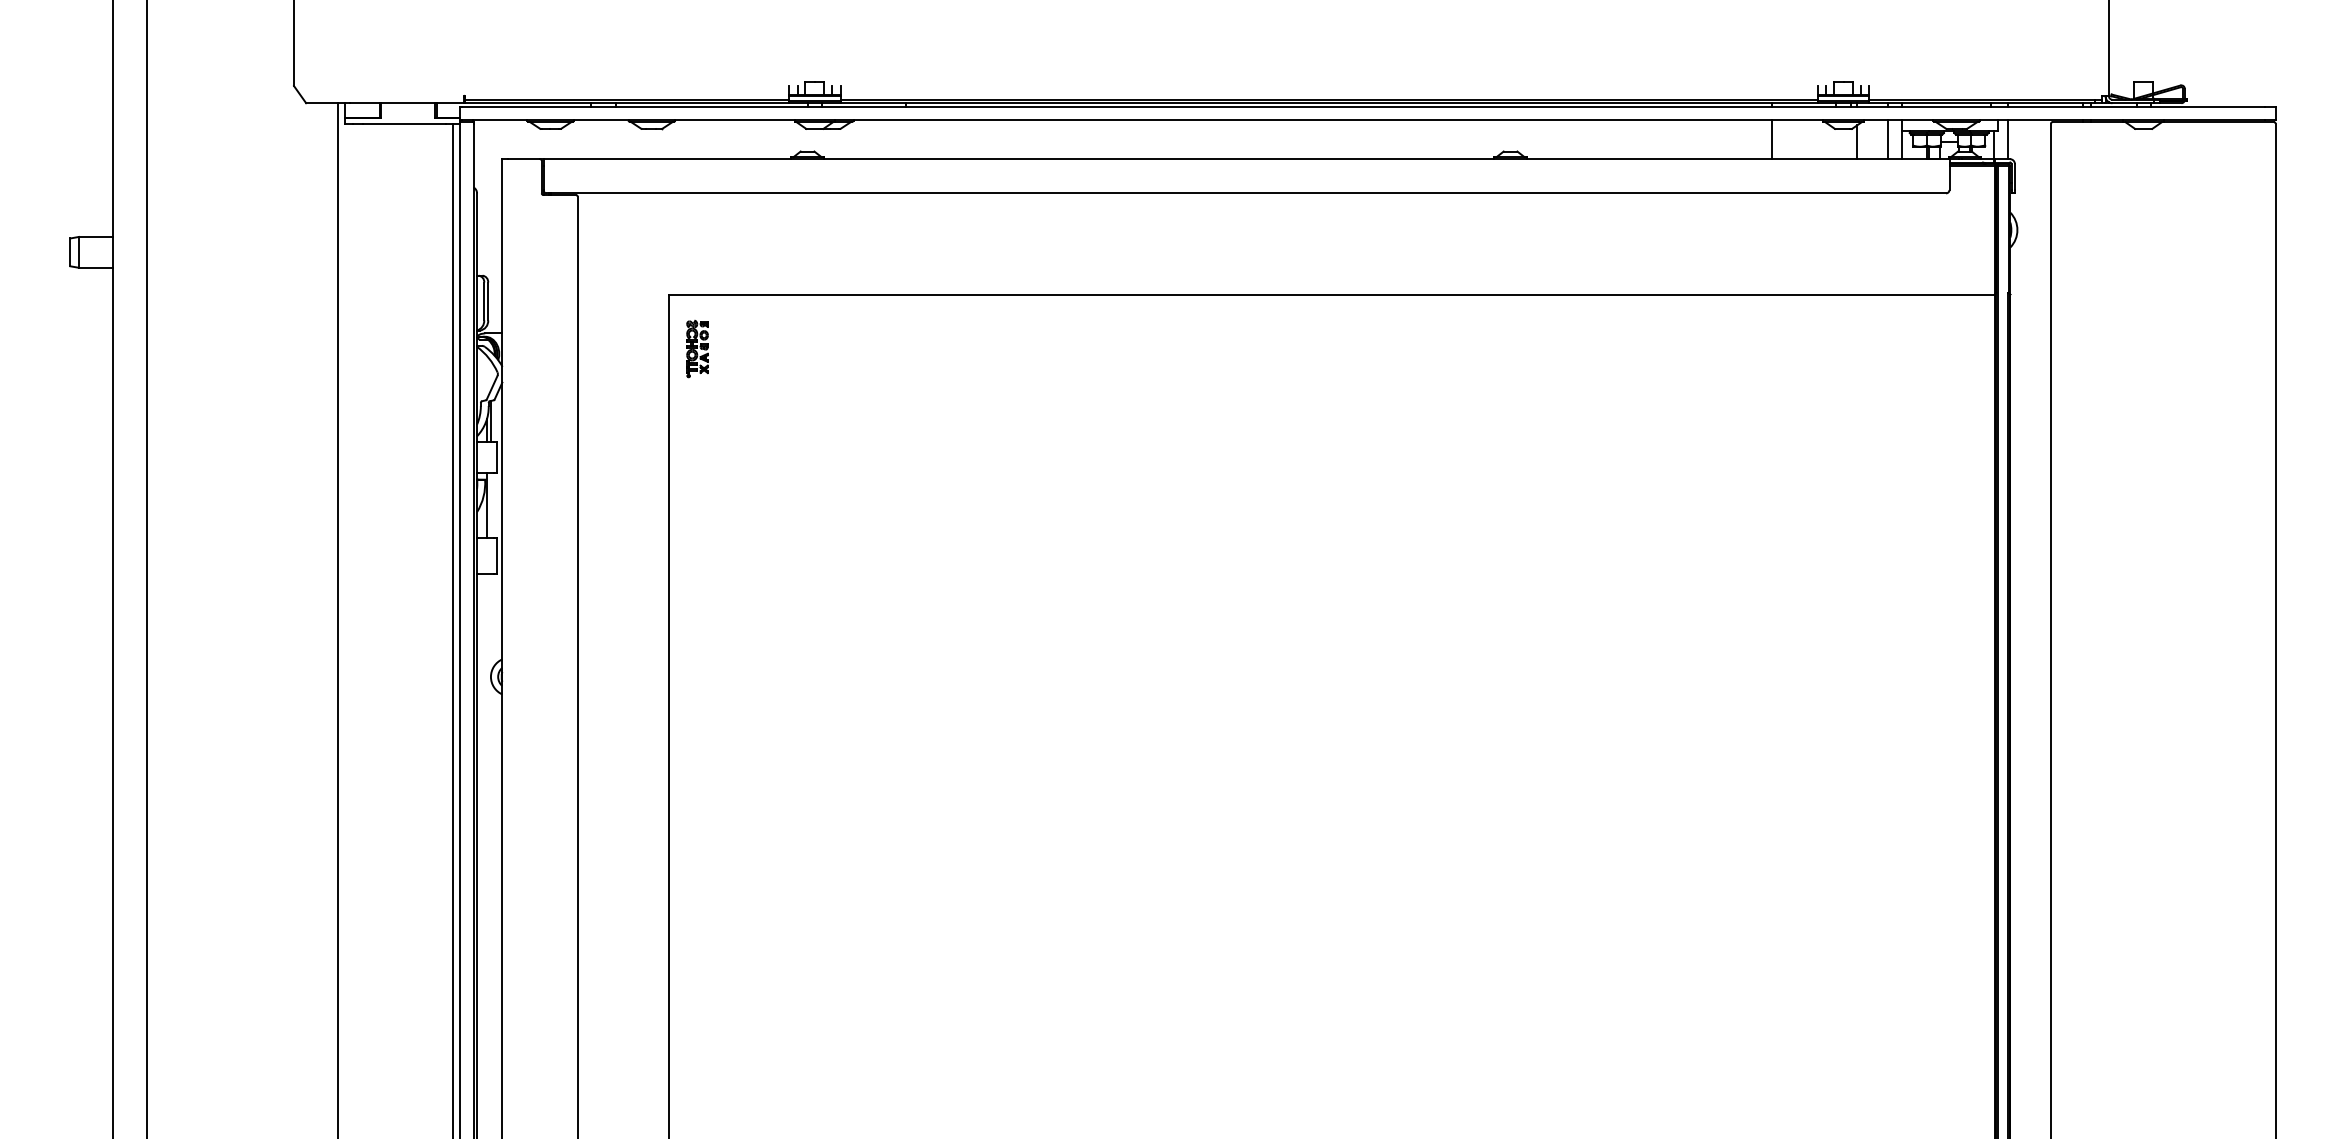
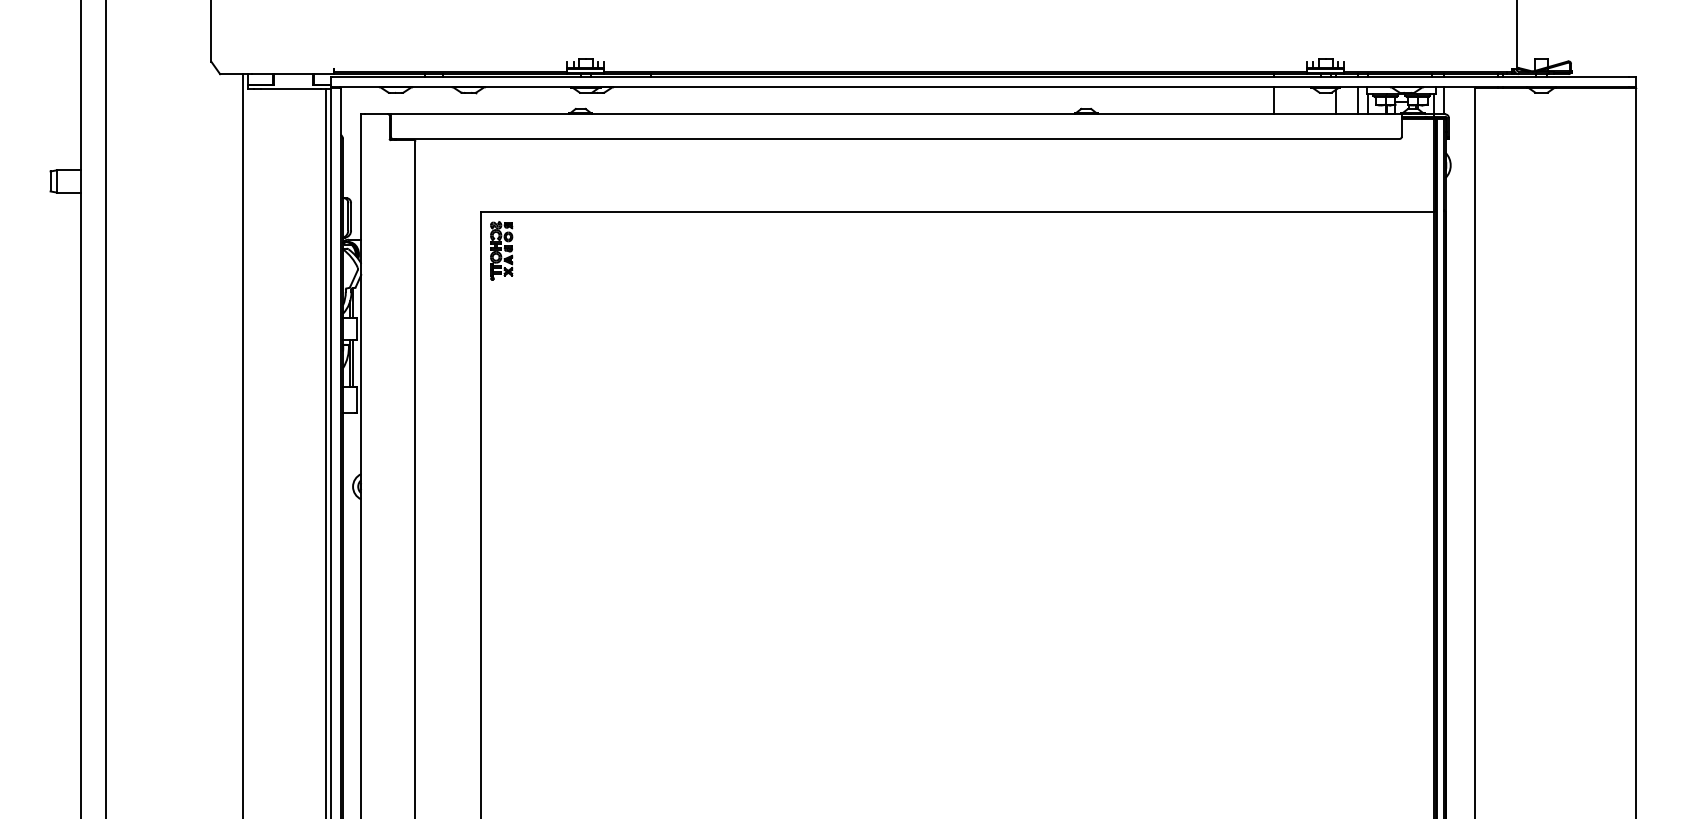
part: (697, 348) -> (501, 250), size x1.43
line: (491, 505) -> (353, 363), added

